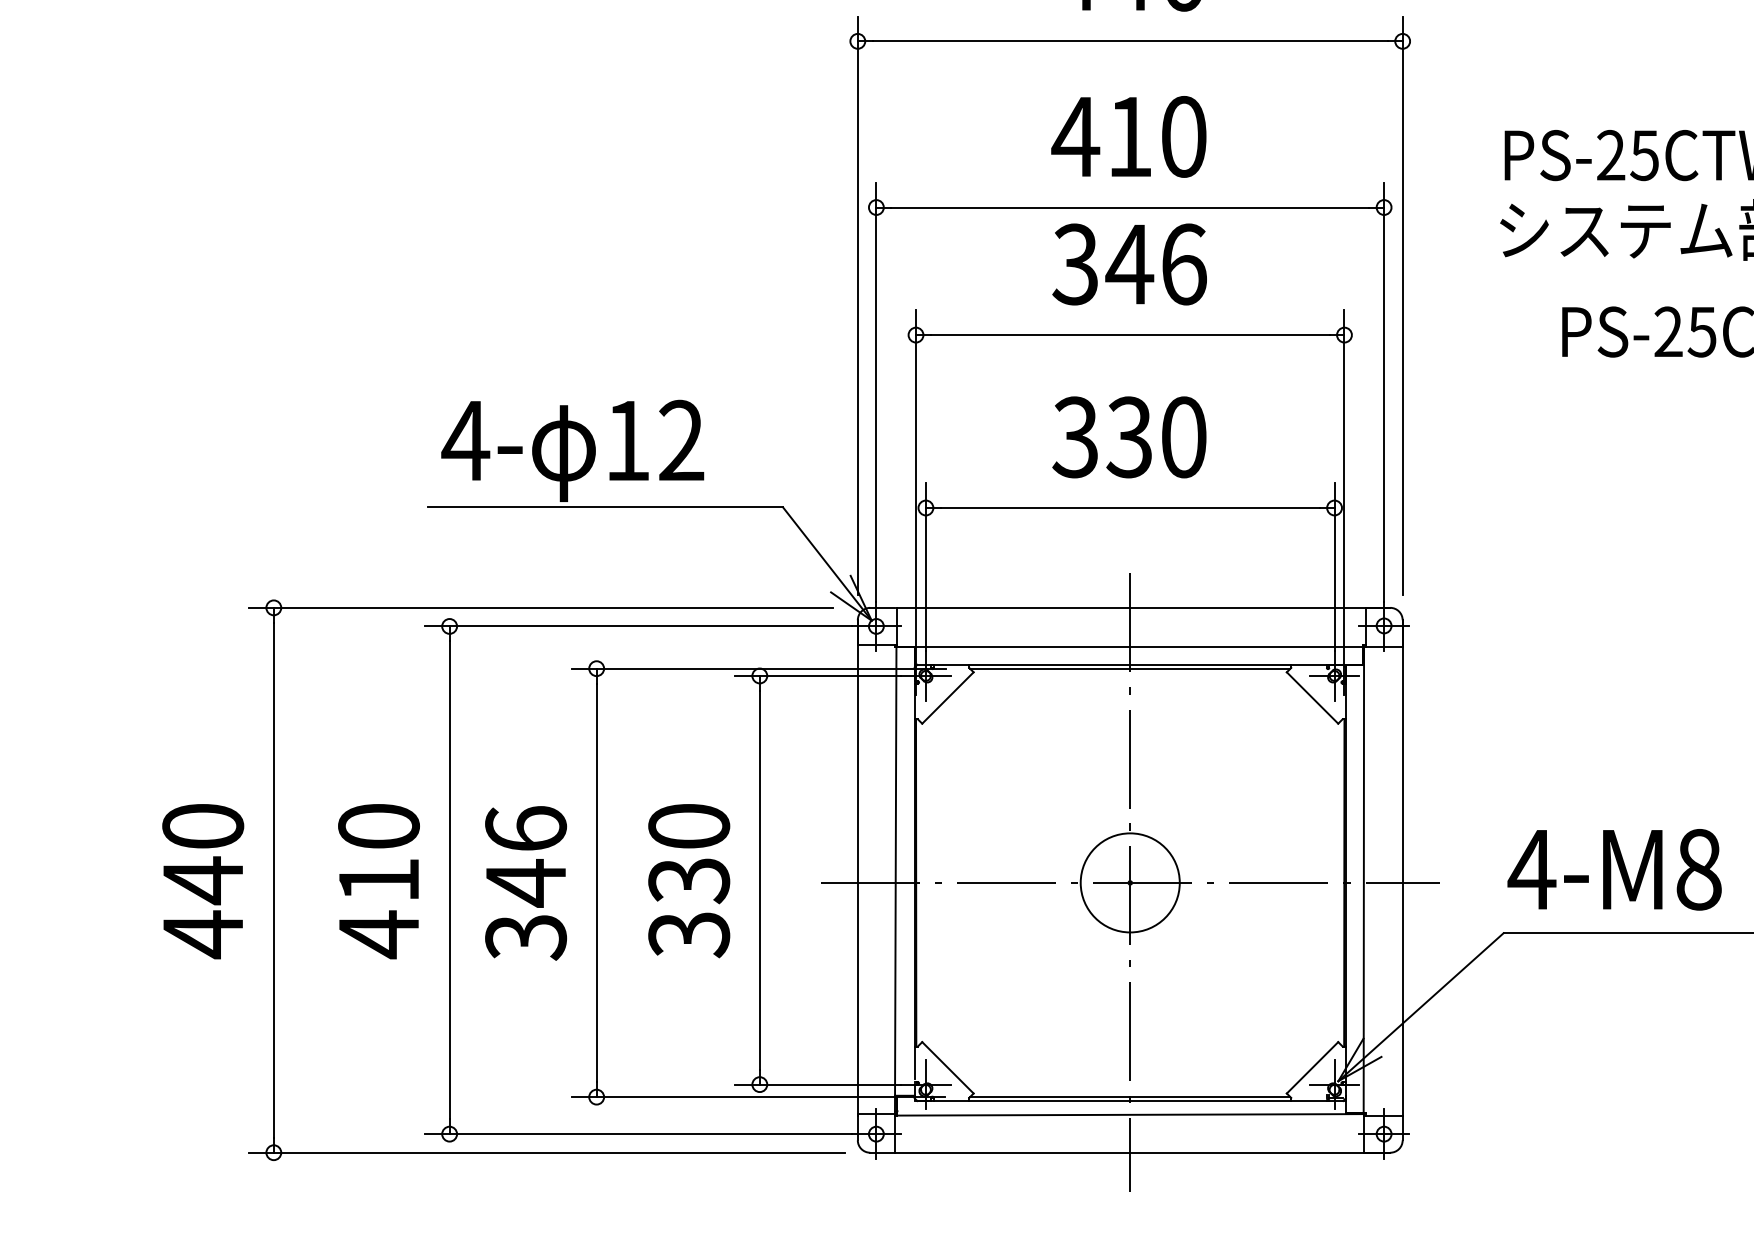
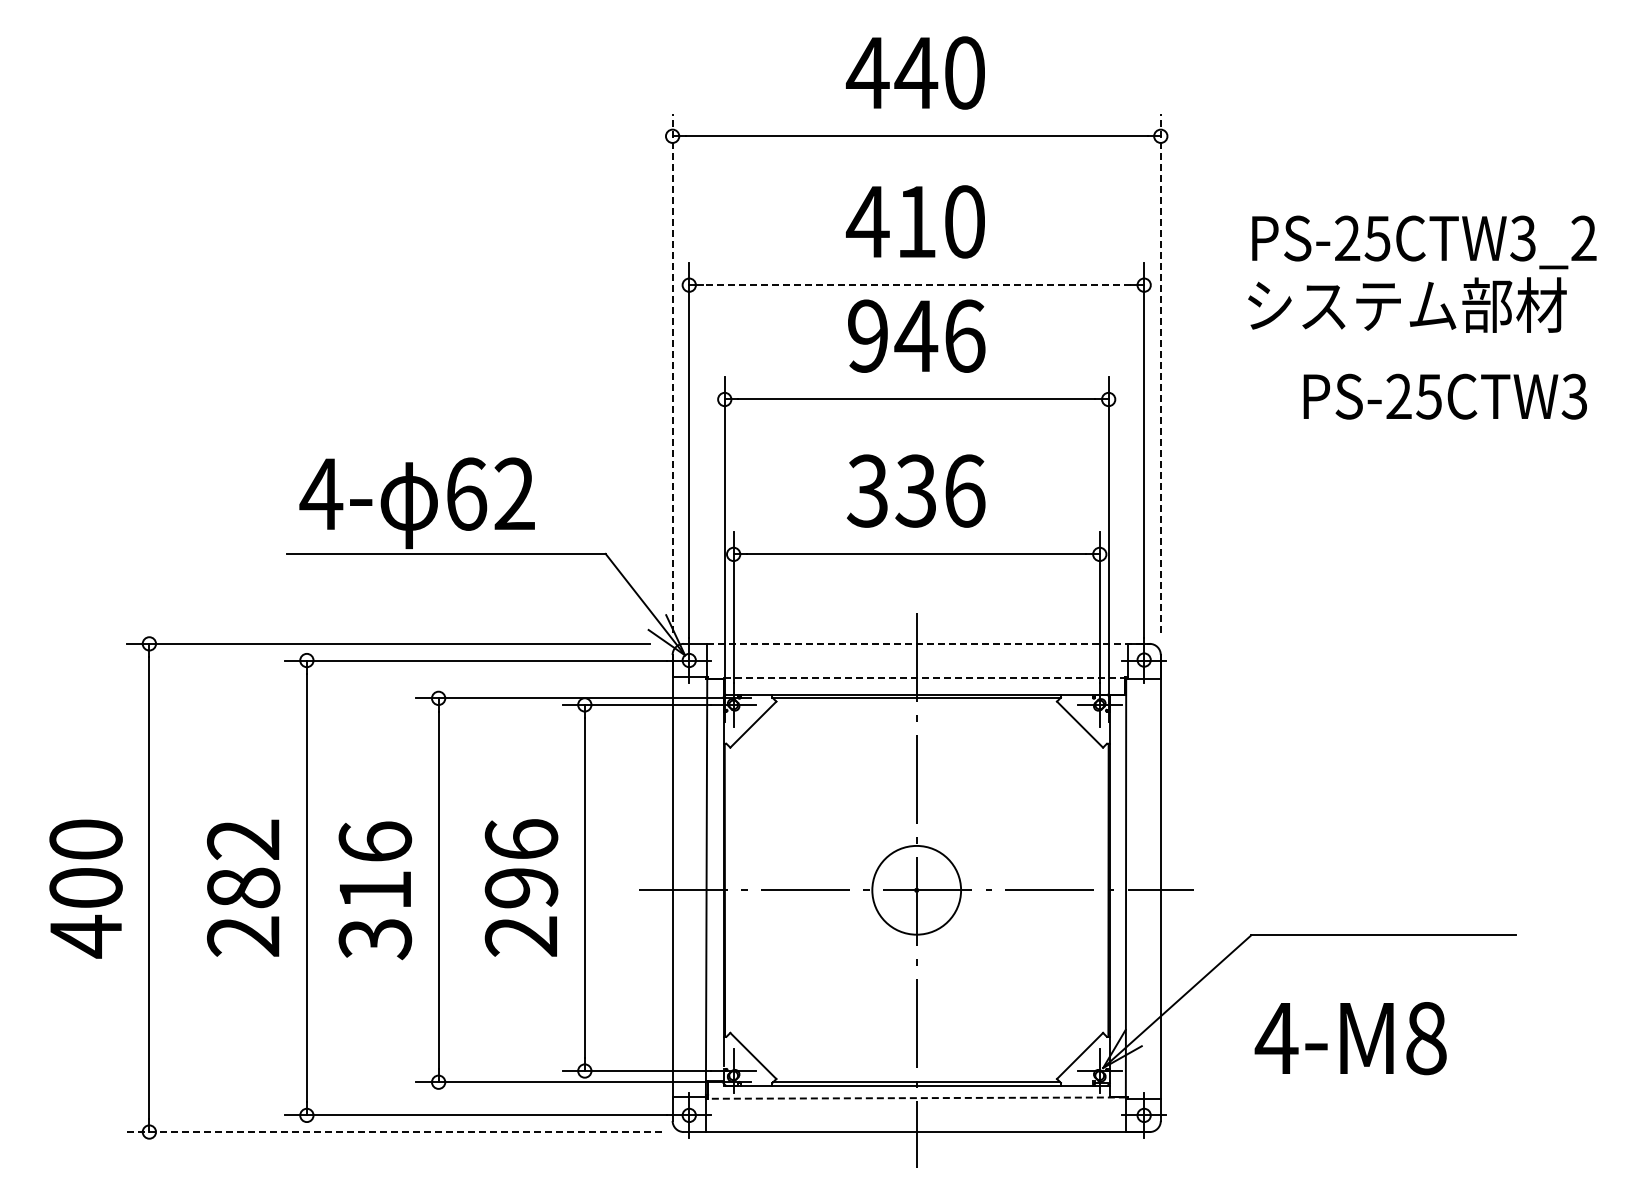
line: (1130, 207) -> (916, 285), solid -> dashed
text: (1074, 263) -> (866, 335), 346 -> 946
line: (857, 304) -> (672, 372), solid -> dashed
line: (1402, 304) -> (1160, 372), solid -> dashed
text: (1184, 436) -> (965, 490), 330 -> 336
text: (628, 440) -> (467, 493), 12 -> 62
line: (1144, 607) -> (929, 643), solid -> dashed
line: (1138, 646) -> (924, 678), solid -> dashed
text: (1614, 869) -> (1350, 1038), moved
text: (202, 880) -> (85, 888), 440 -> 400
text: (378, 880) -> (243, 888), 410 -> 282
text: (689, 880) -> (521, 888), 330 -> 296
text: (525, 883) -> (374, 890), 346 -> 316
line: (1130, 1115) -> (916, 1098), solid -> dashed
line: (546, 1153) -> (393, 1132), solid -> dashed

